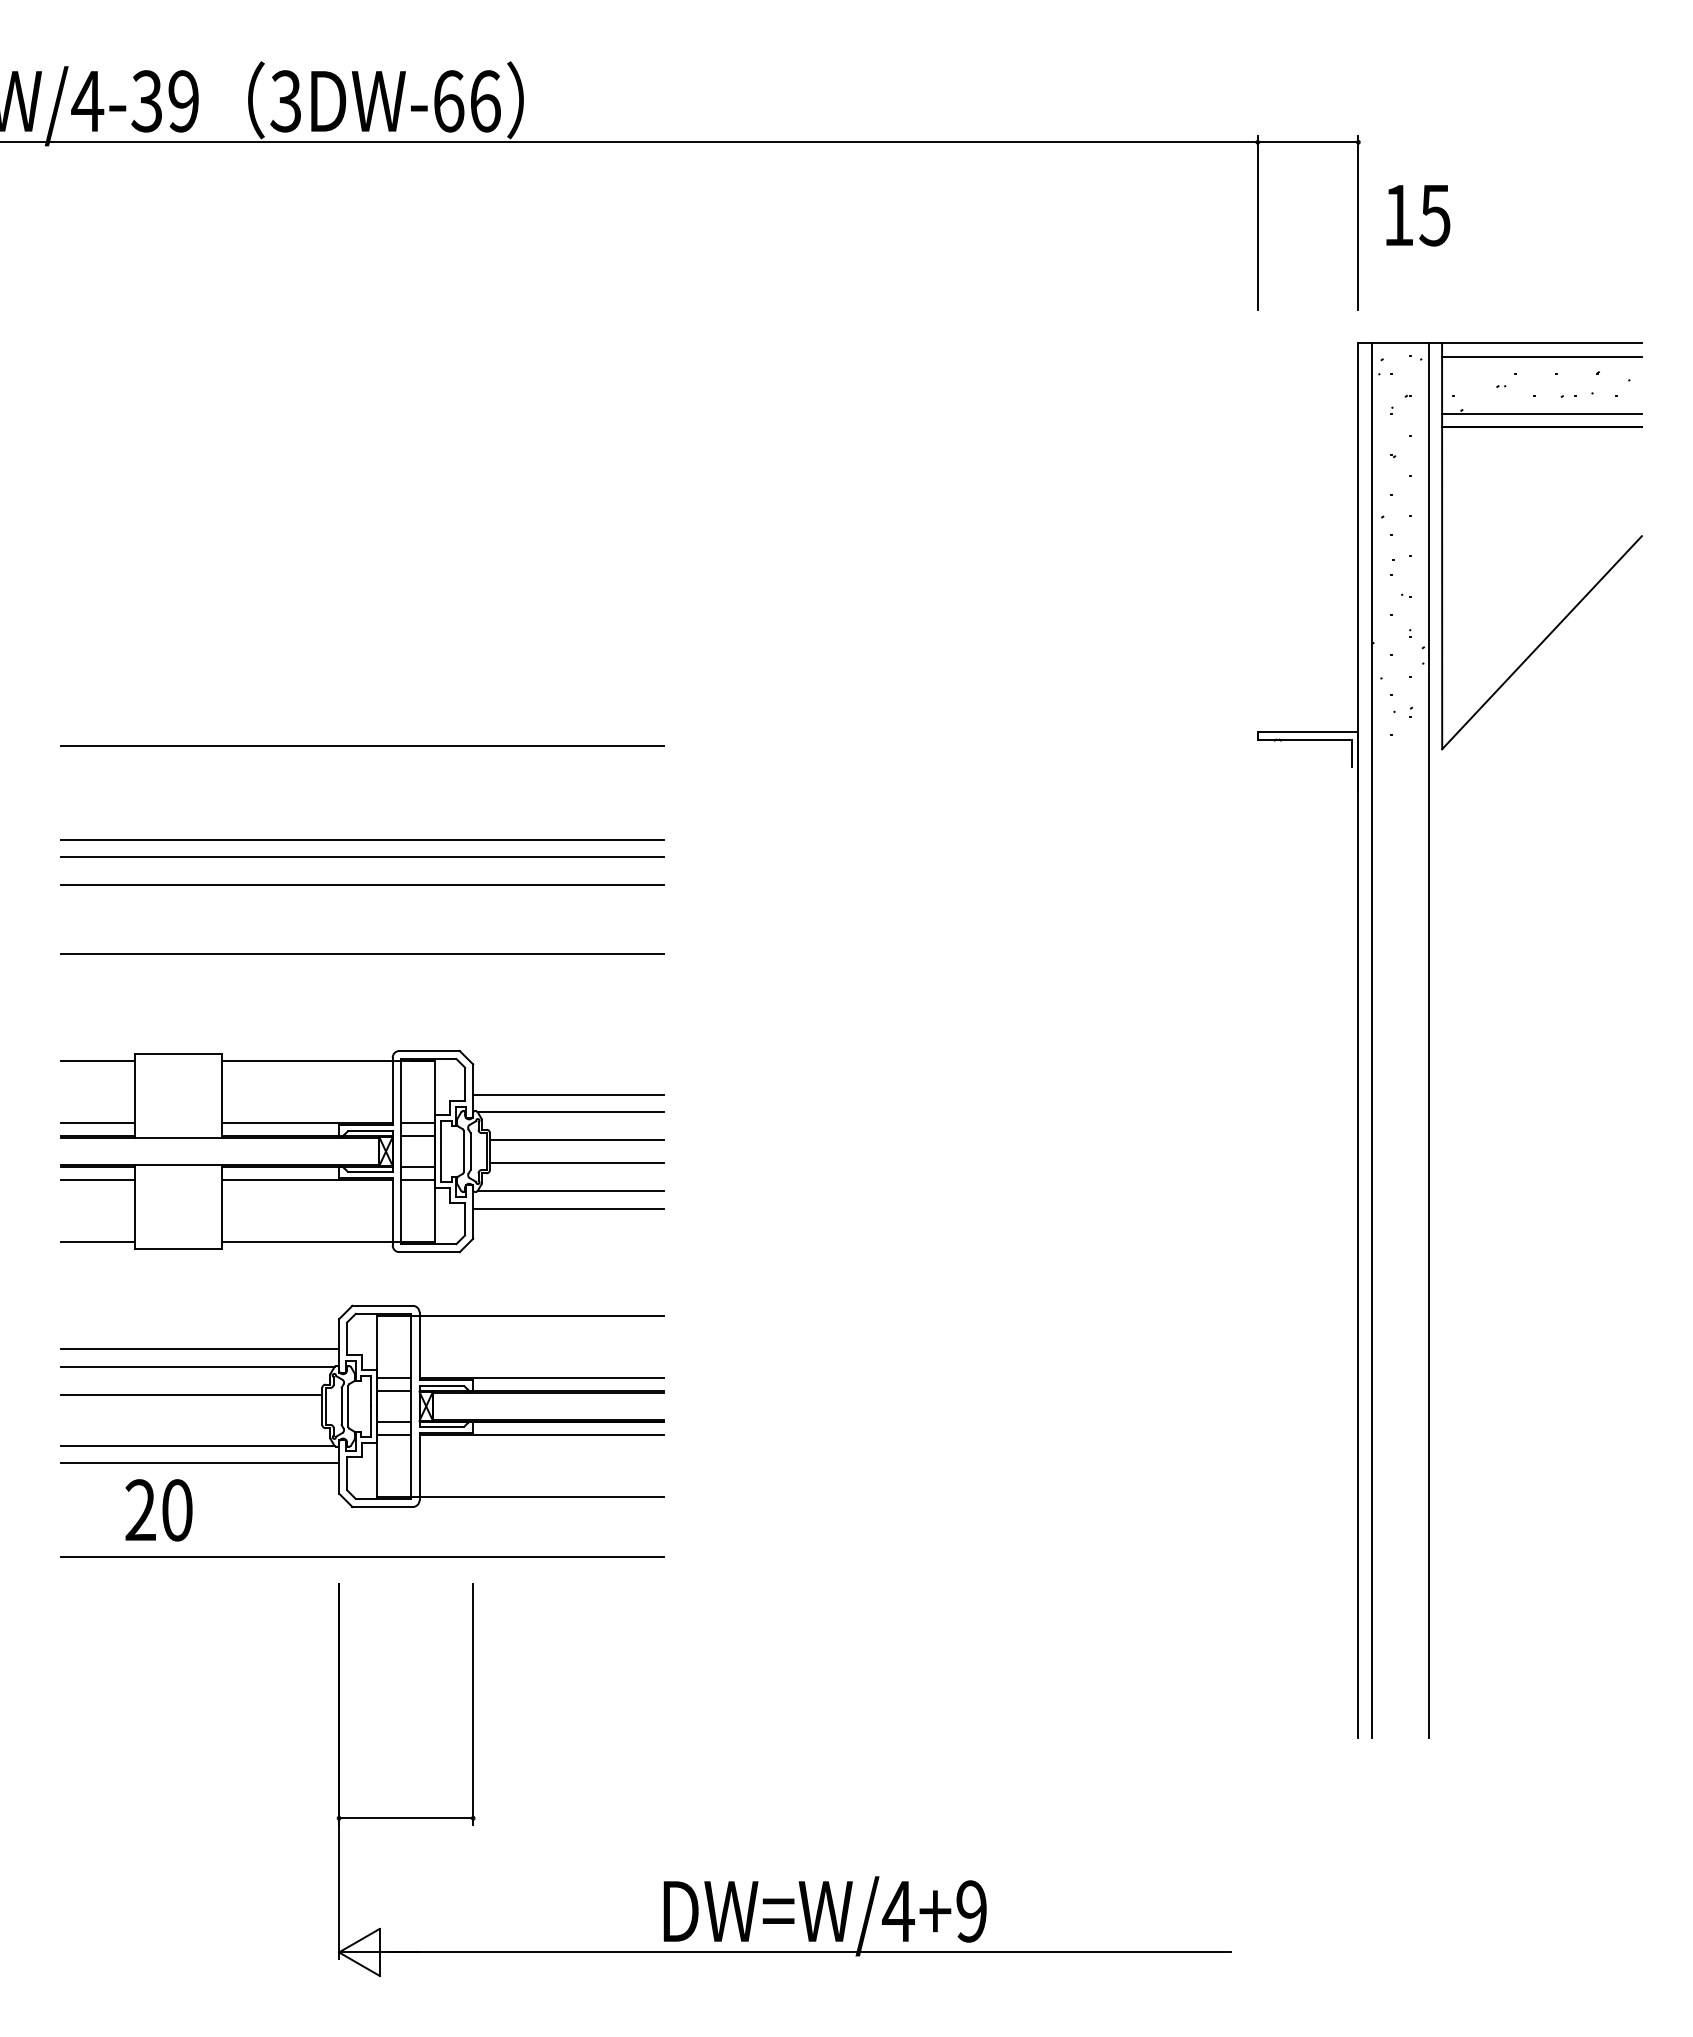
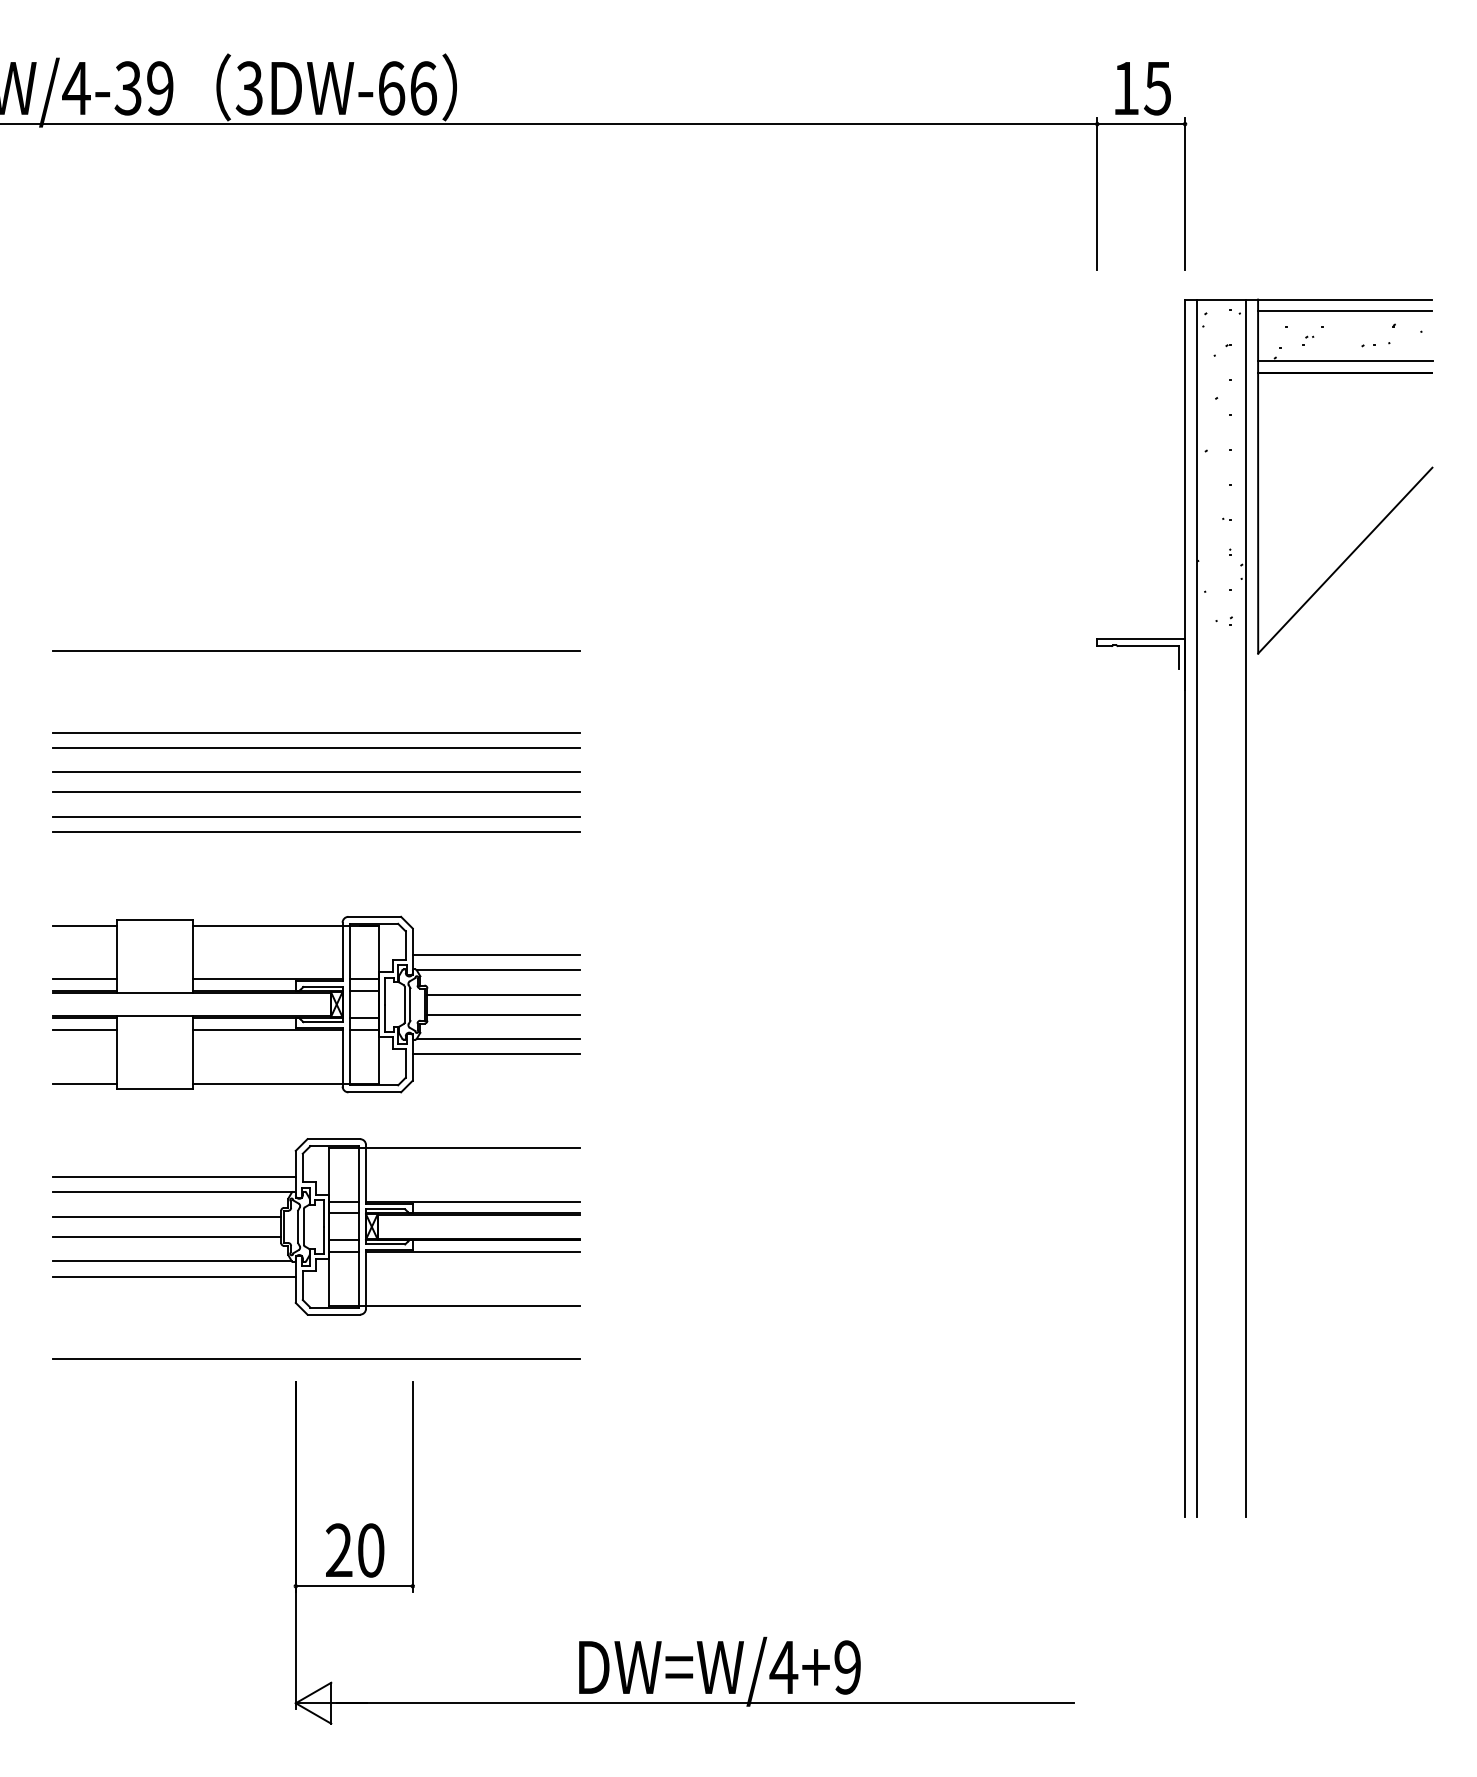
text: (1418, 215) -> (1143, 88), moved
line: (362, 908) -> (316, 792), added
line: (362, 936) -> (316, 816), added
line: (191, 1417) -> (167, 1236), added
text: (158, 1510) -> (354, 1550), moved

